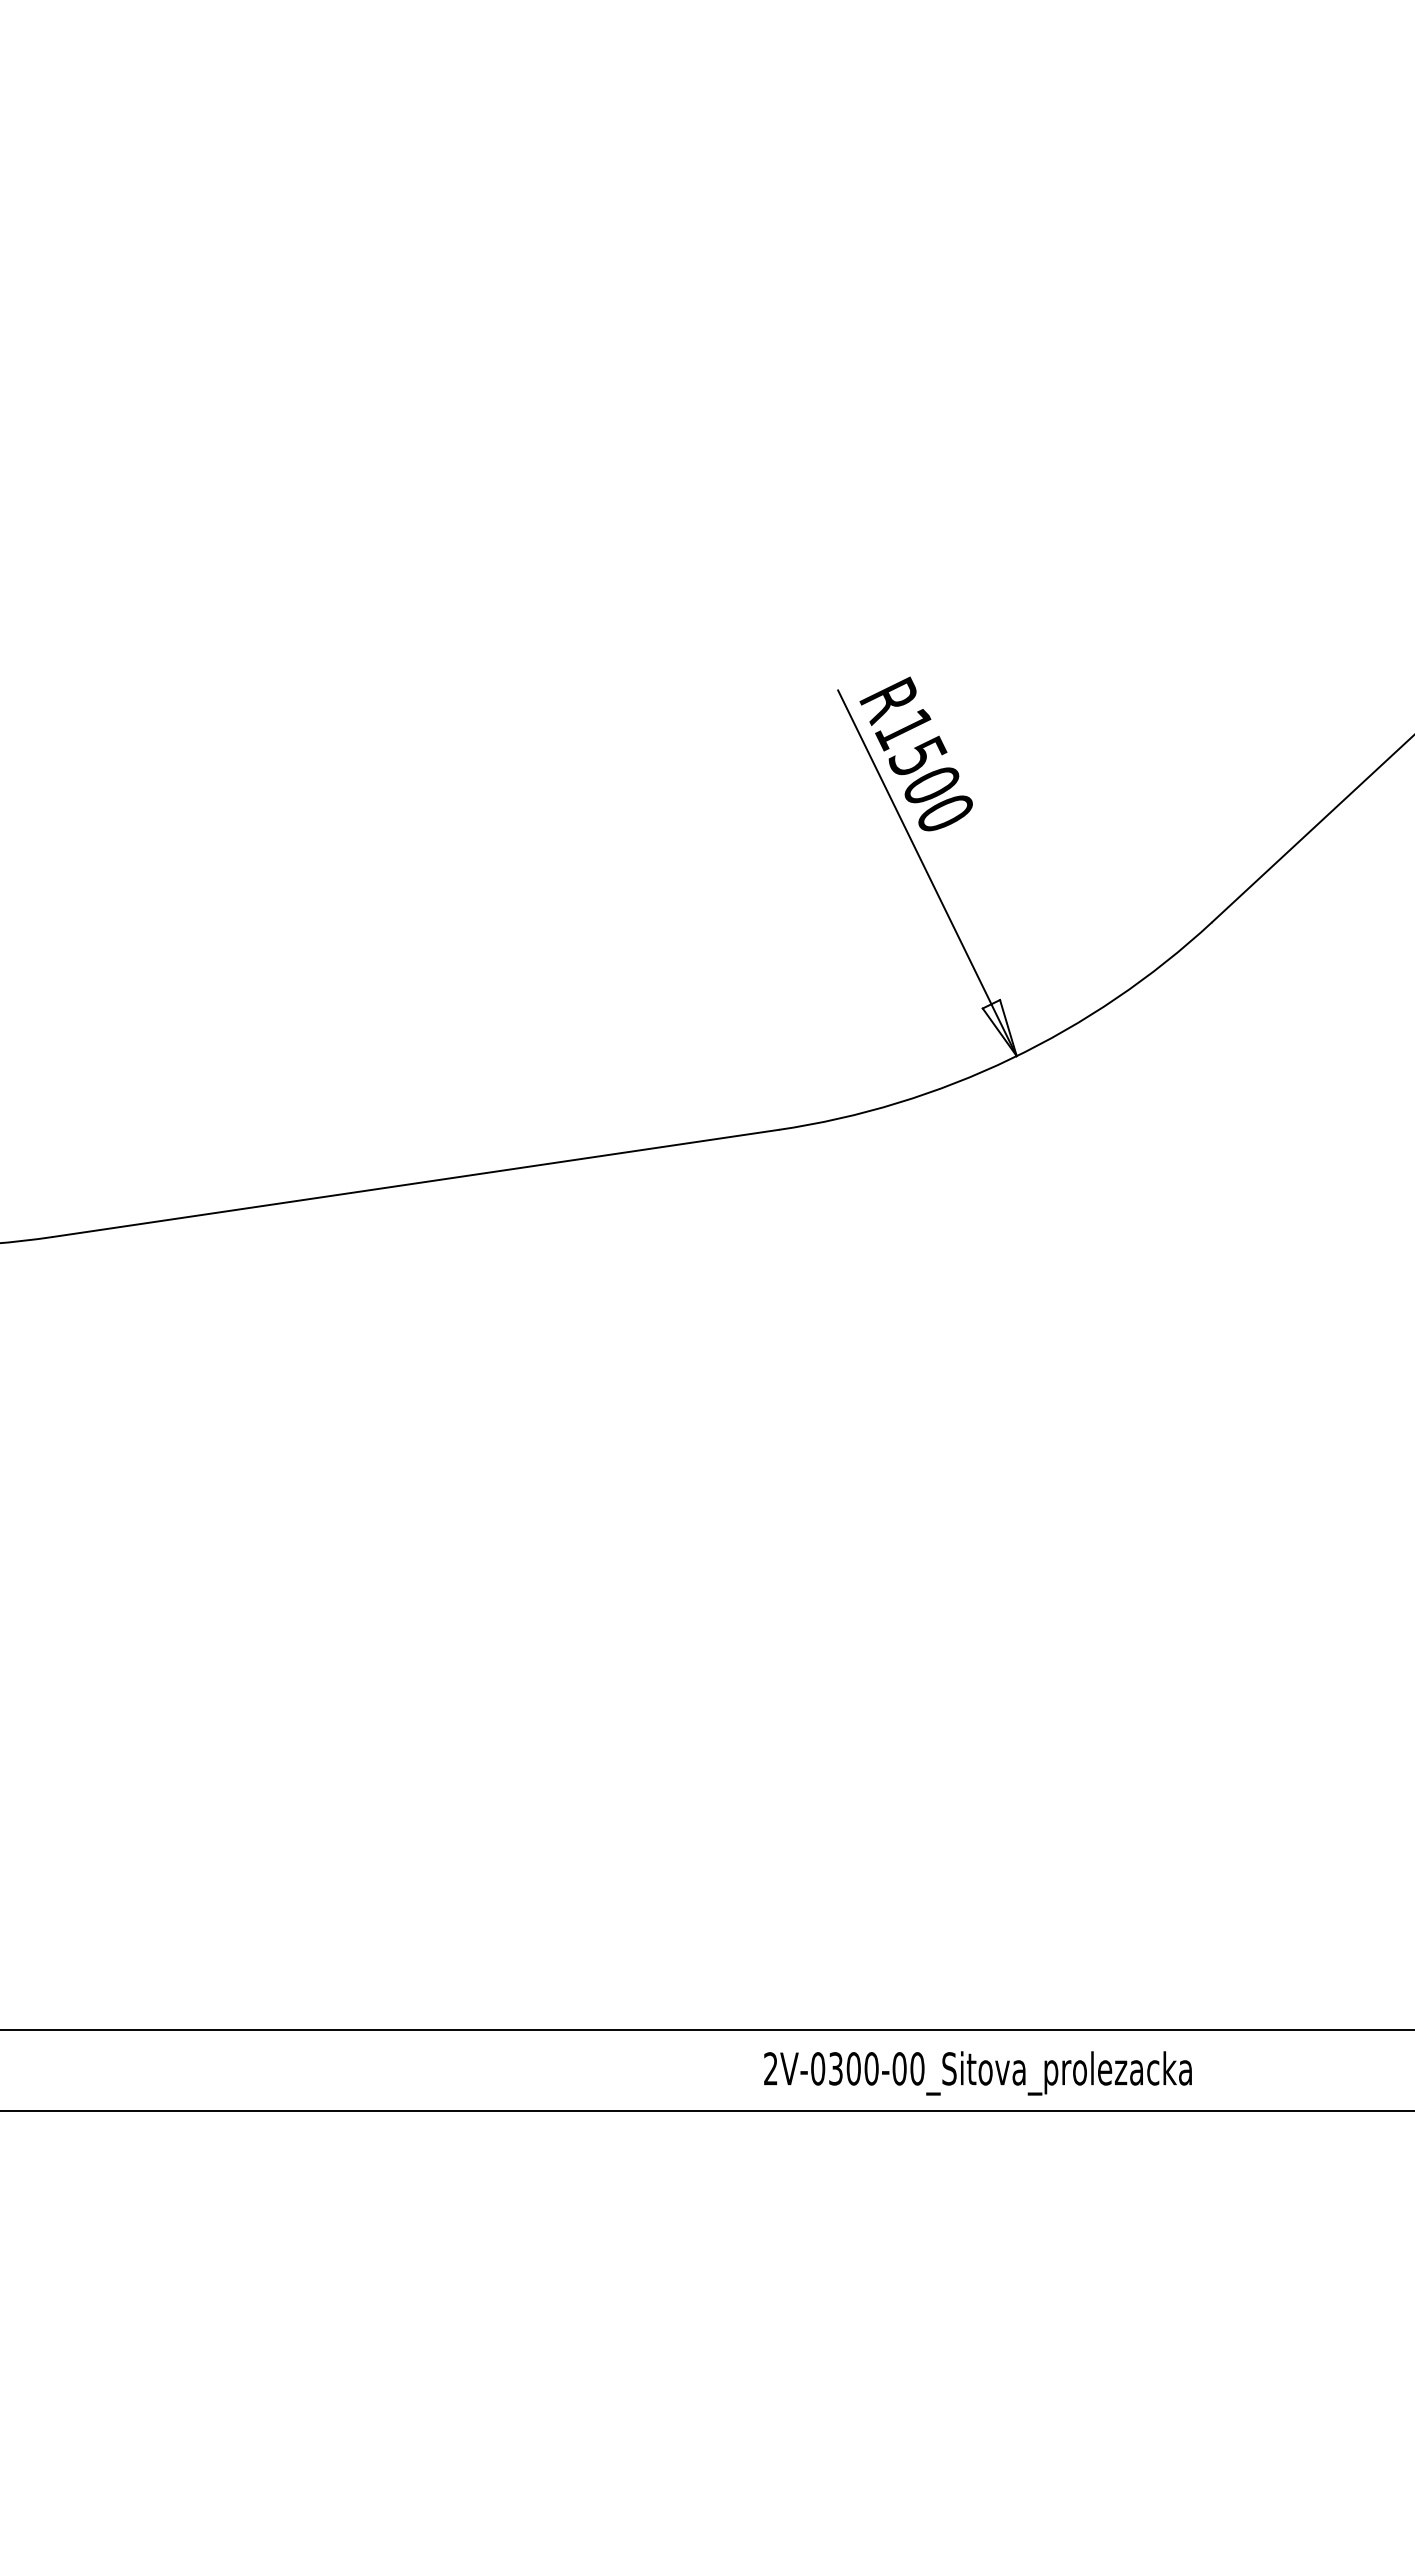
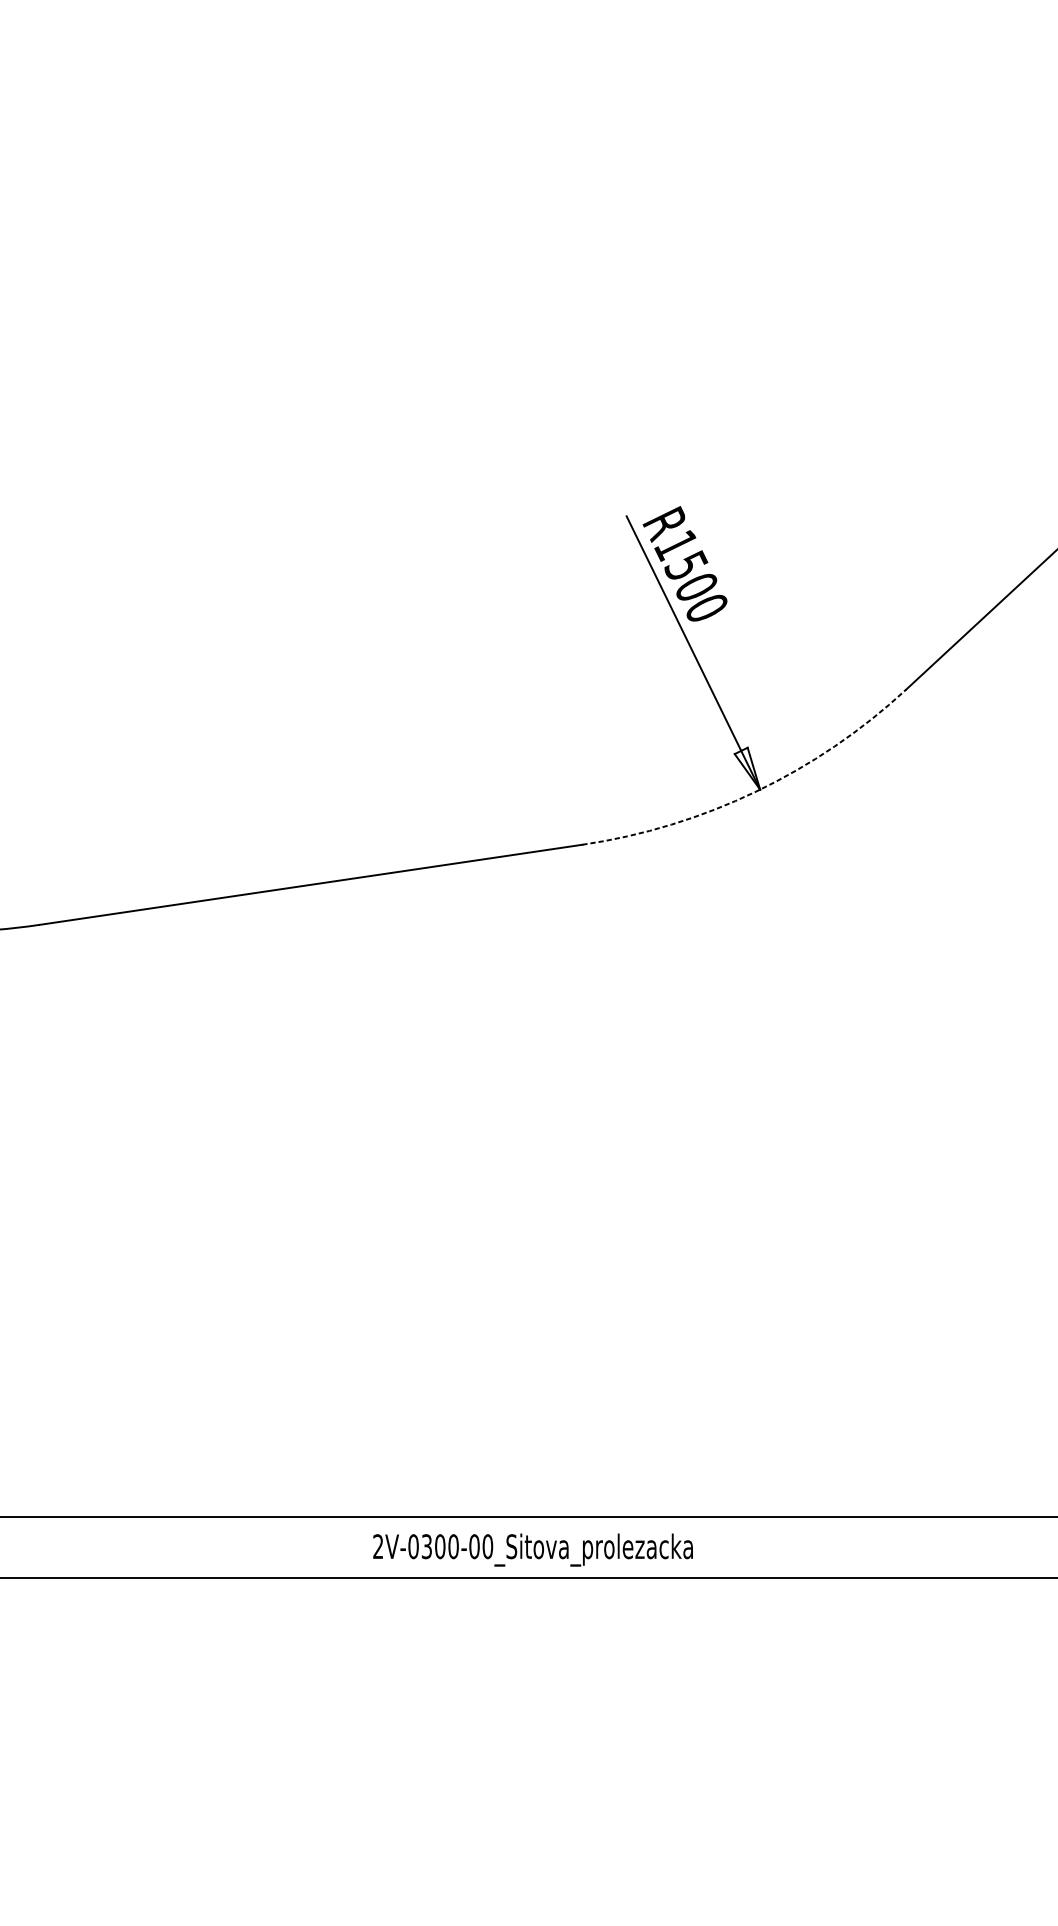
arc: (1011, 1058) -> (756, 791), solid -> dashed
text: (977, 2073) -> (532, 1550), moved

